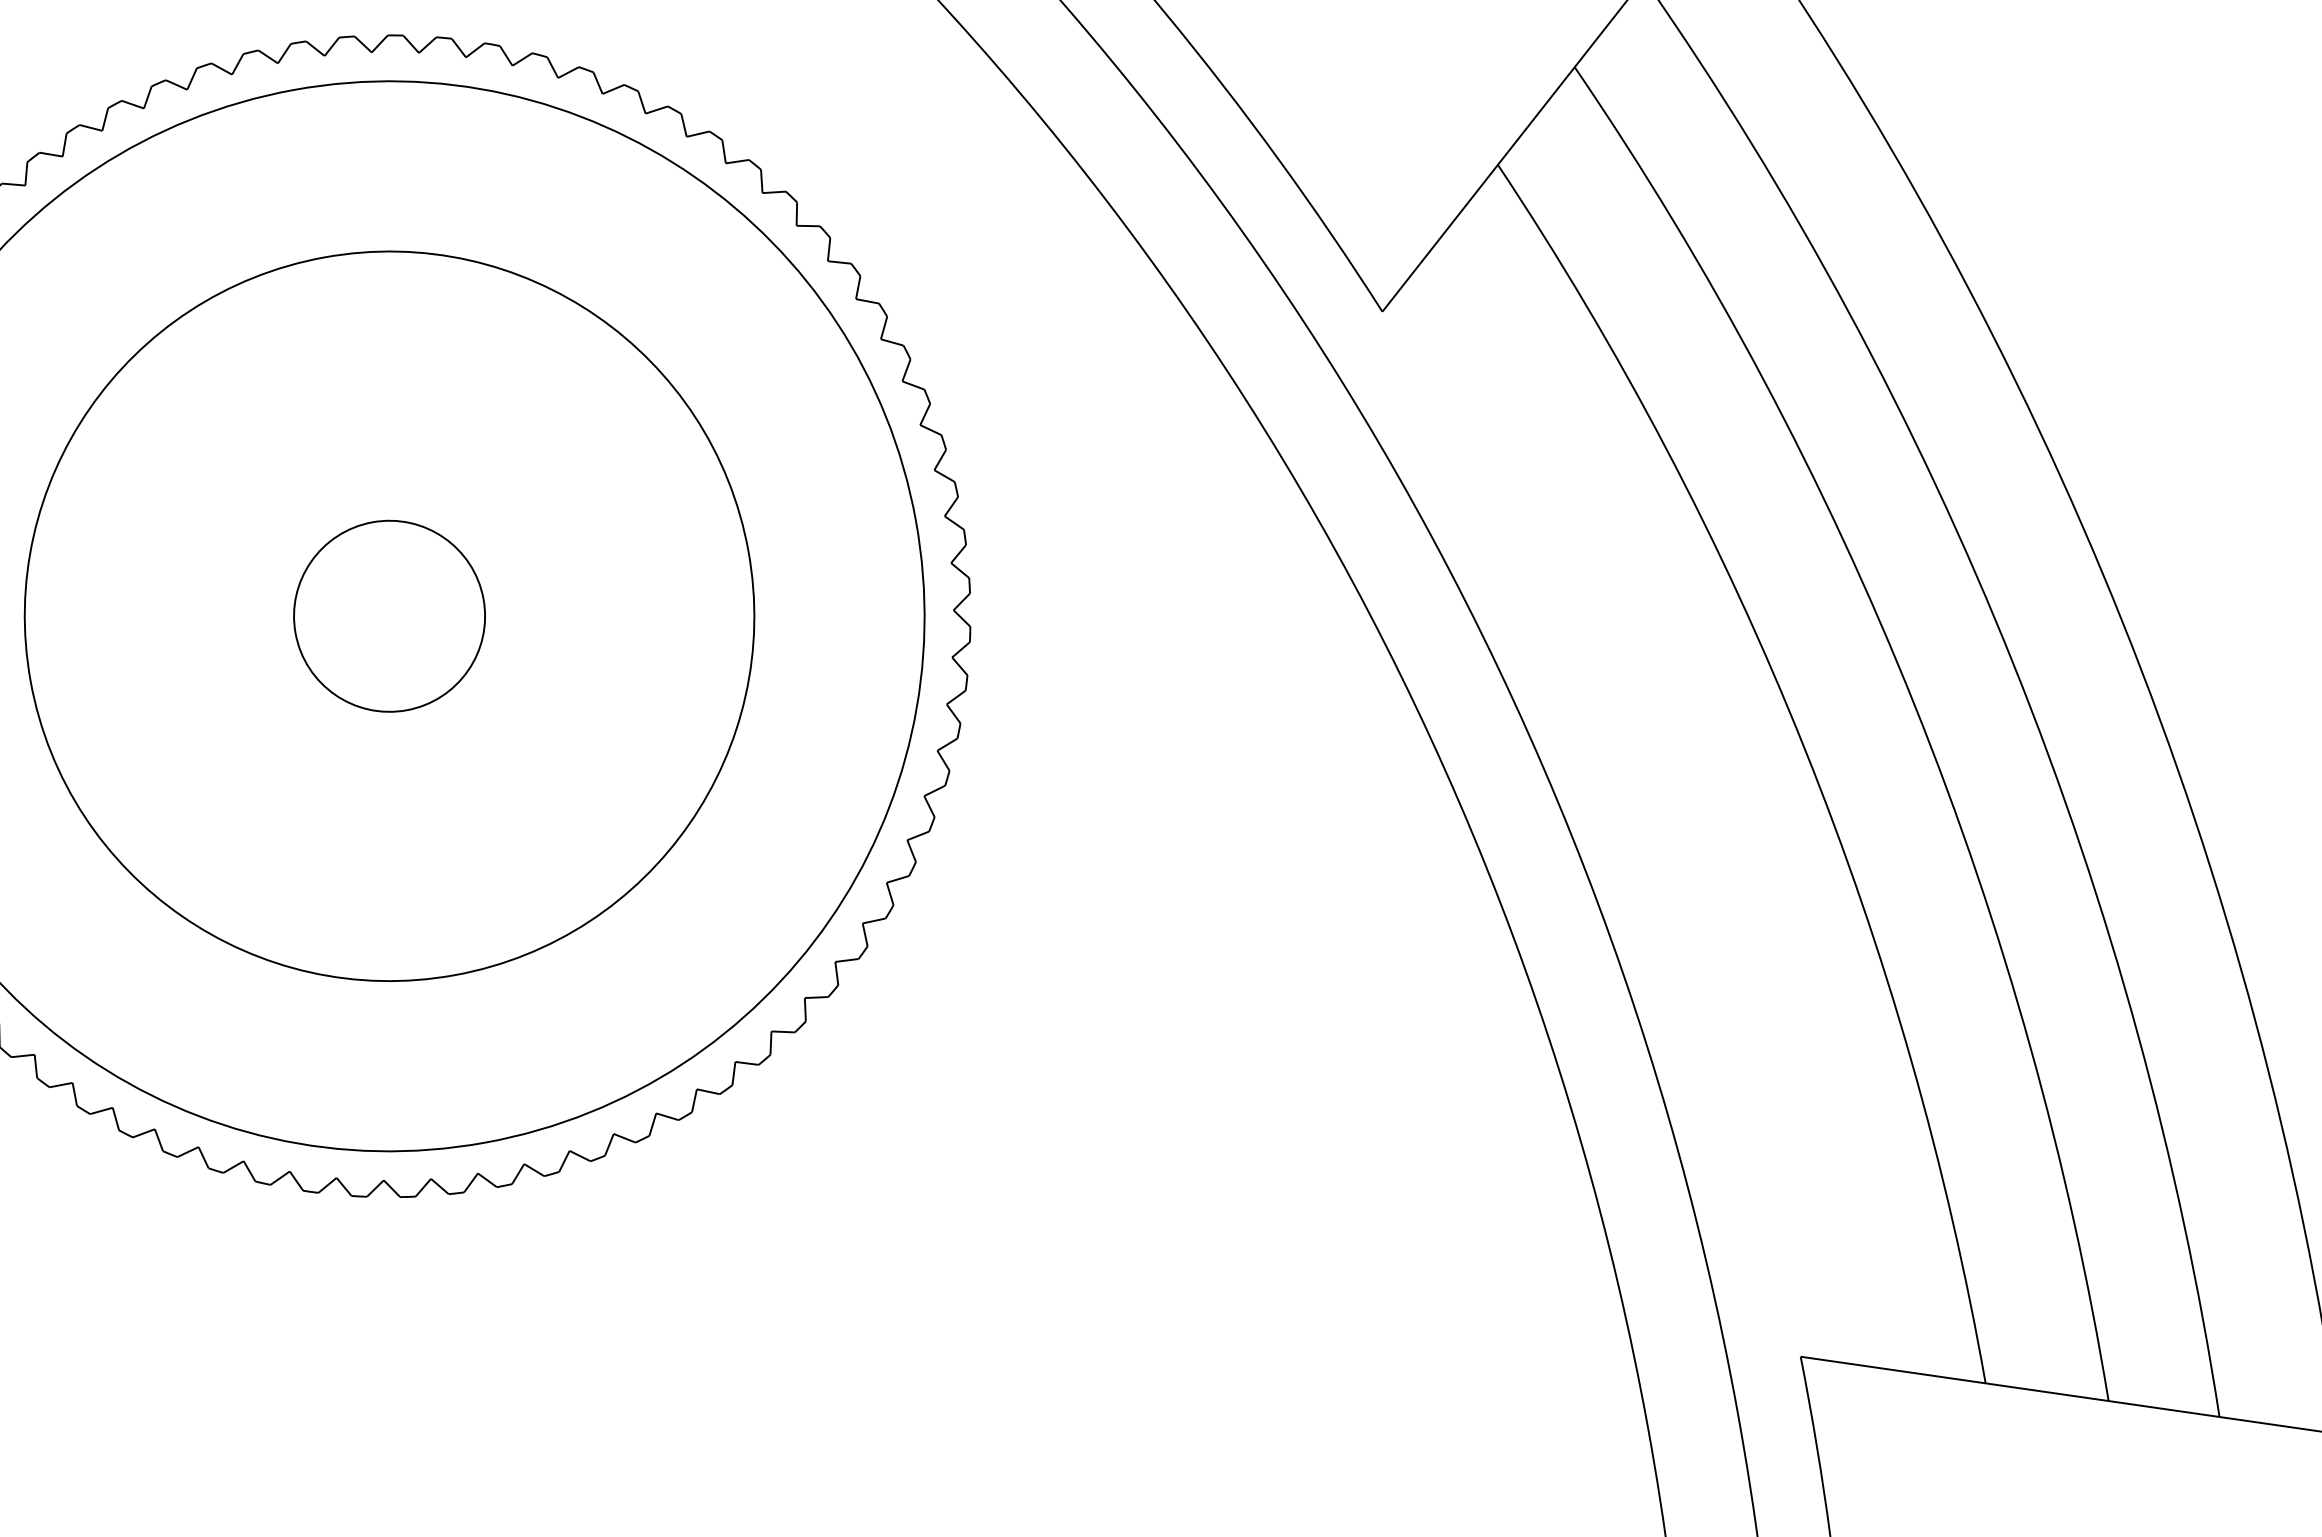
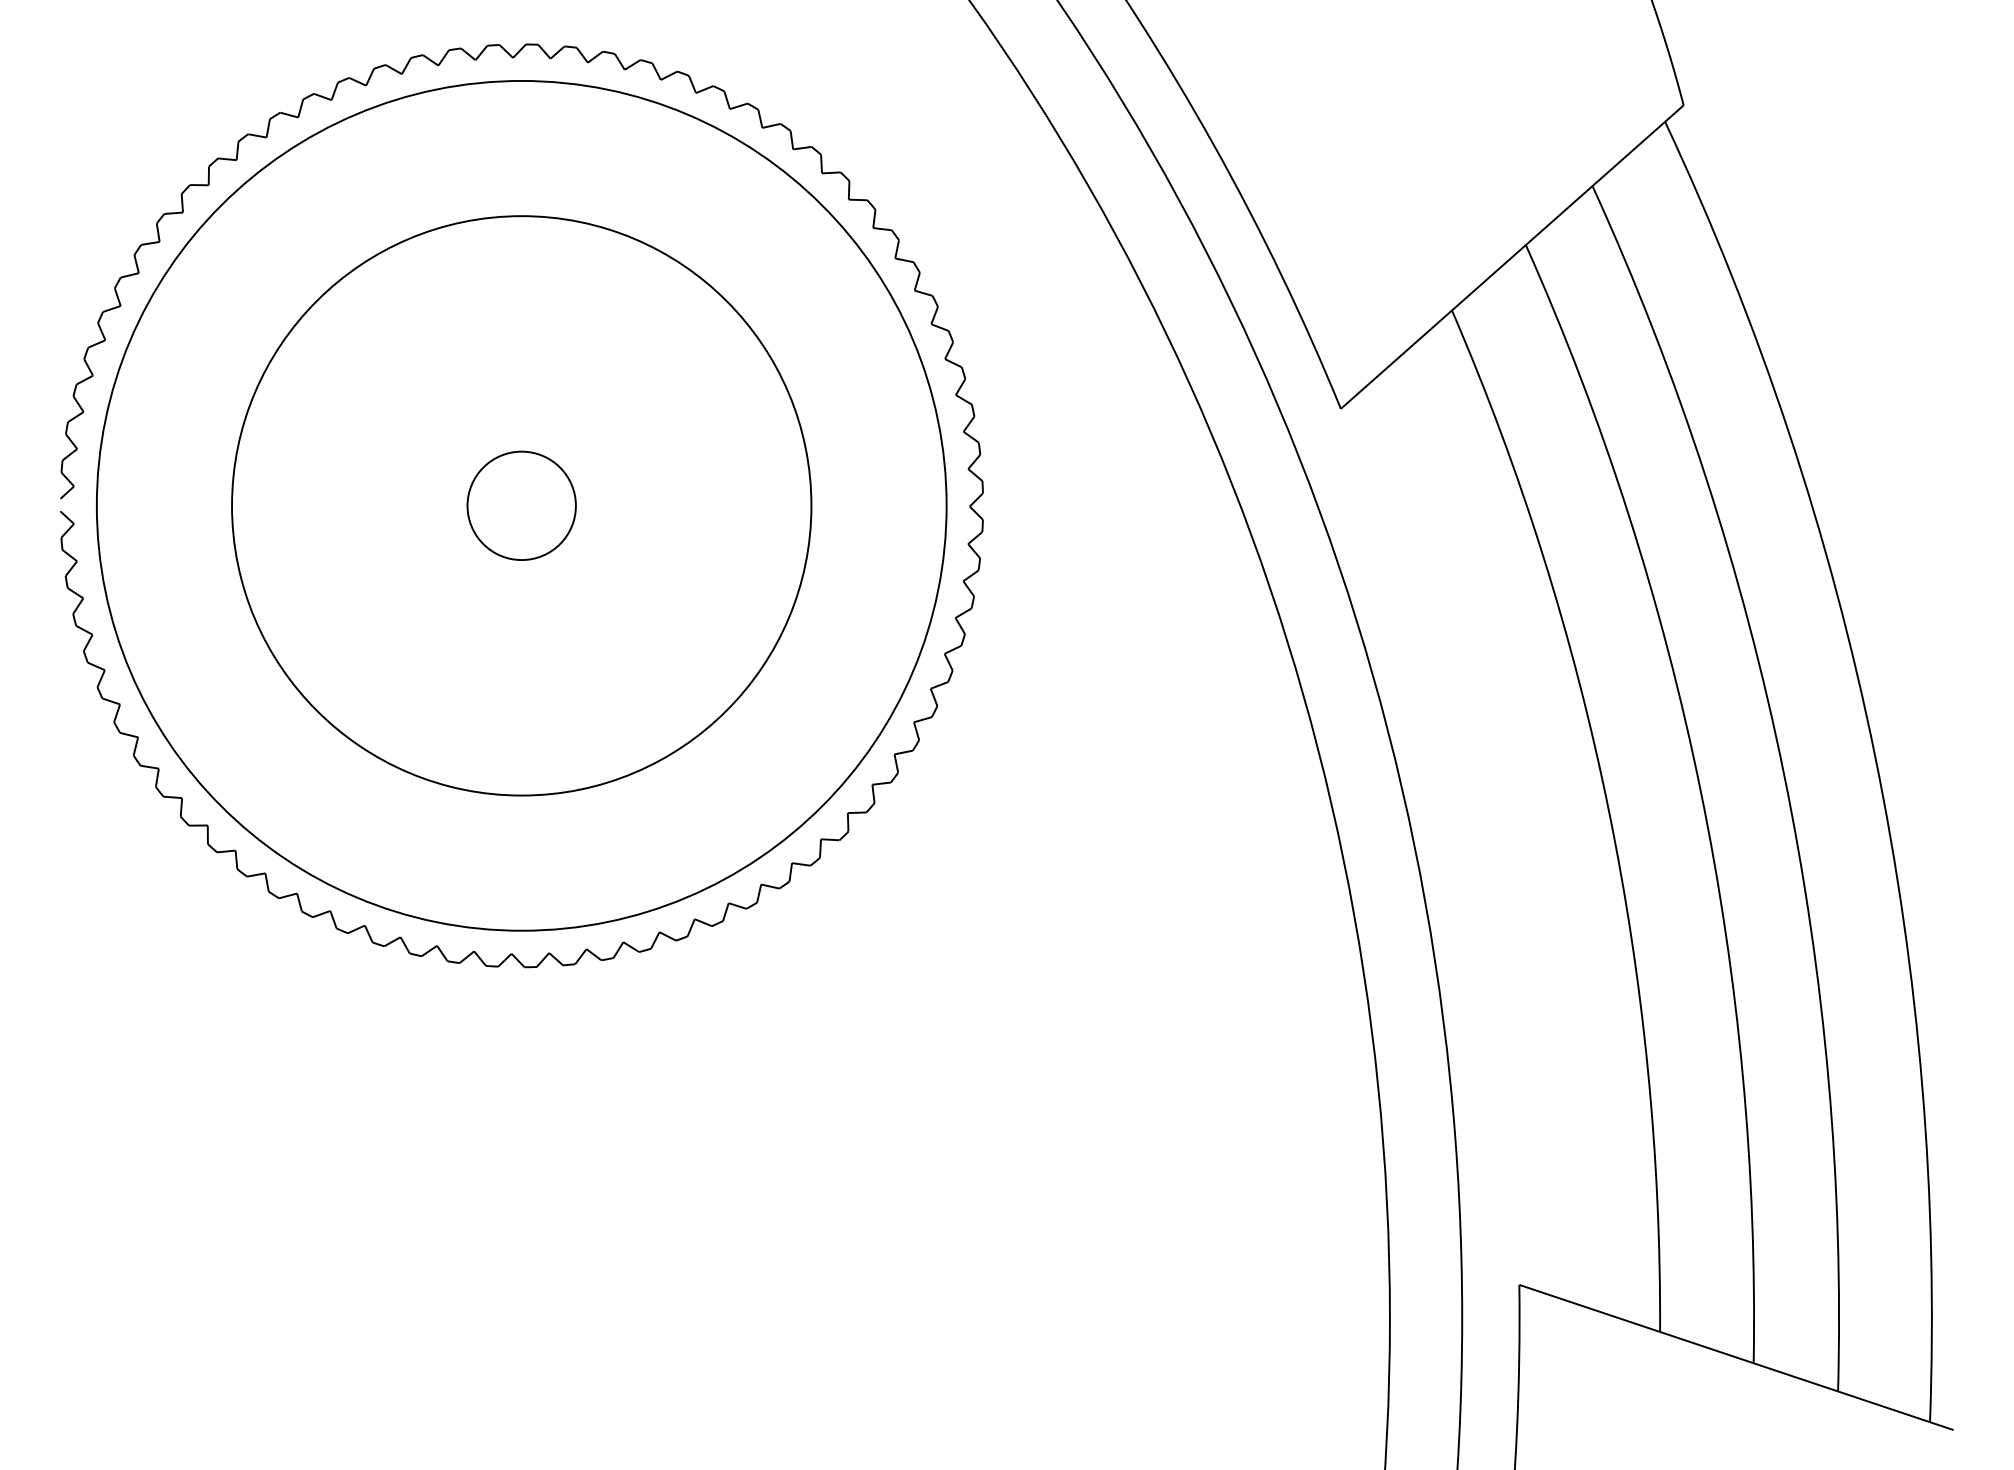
circle: (389, 615) -> (521, 505), size x0.71

